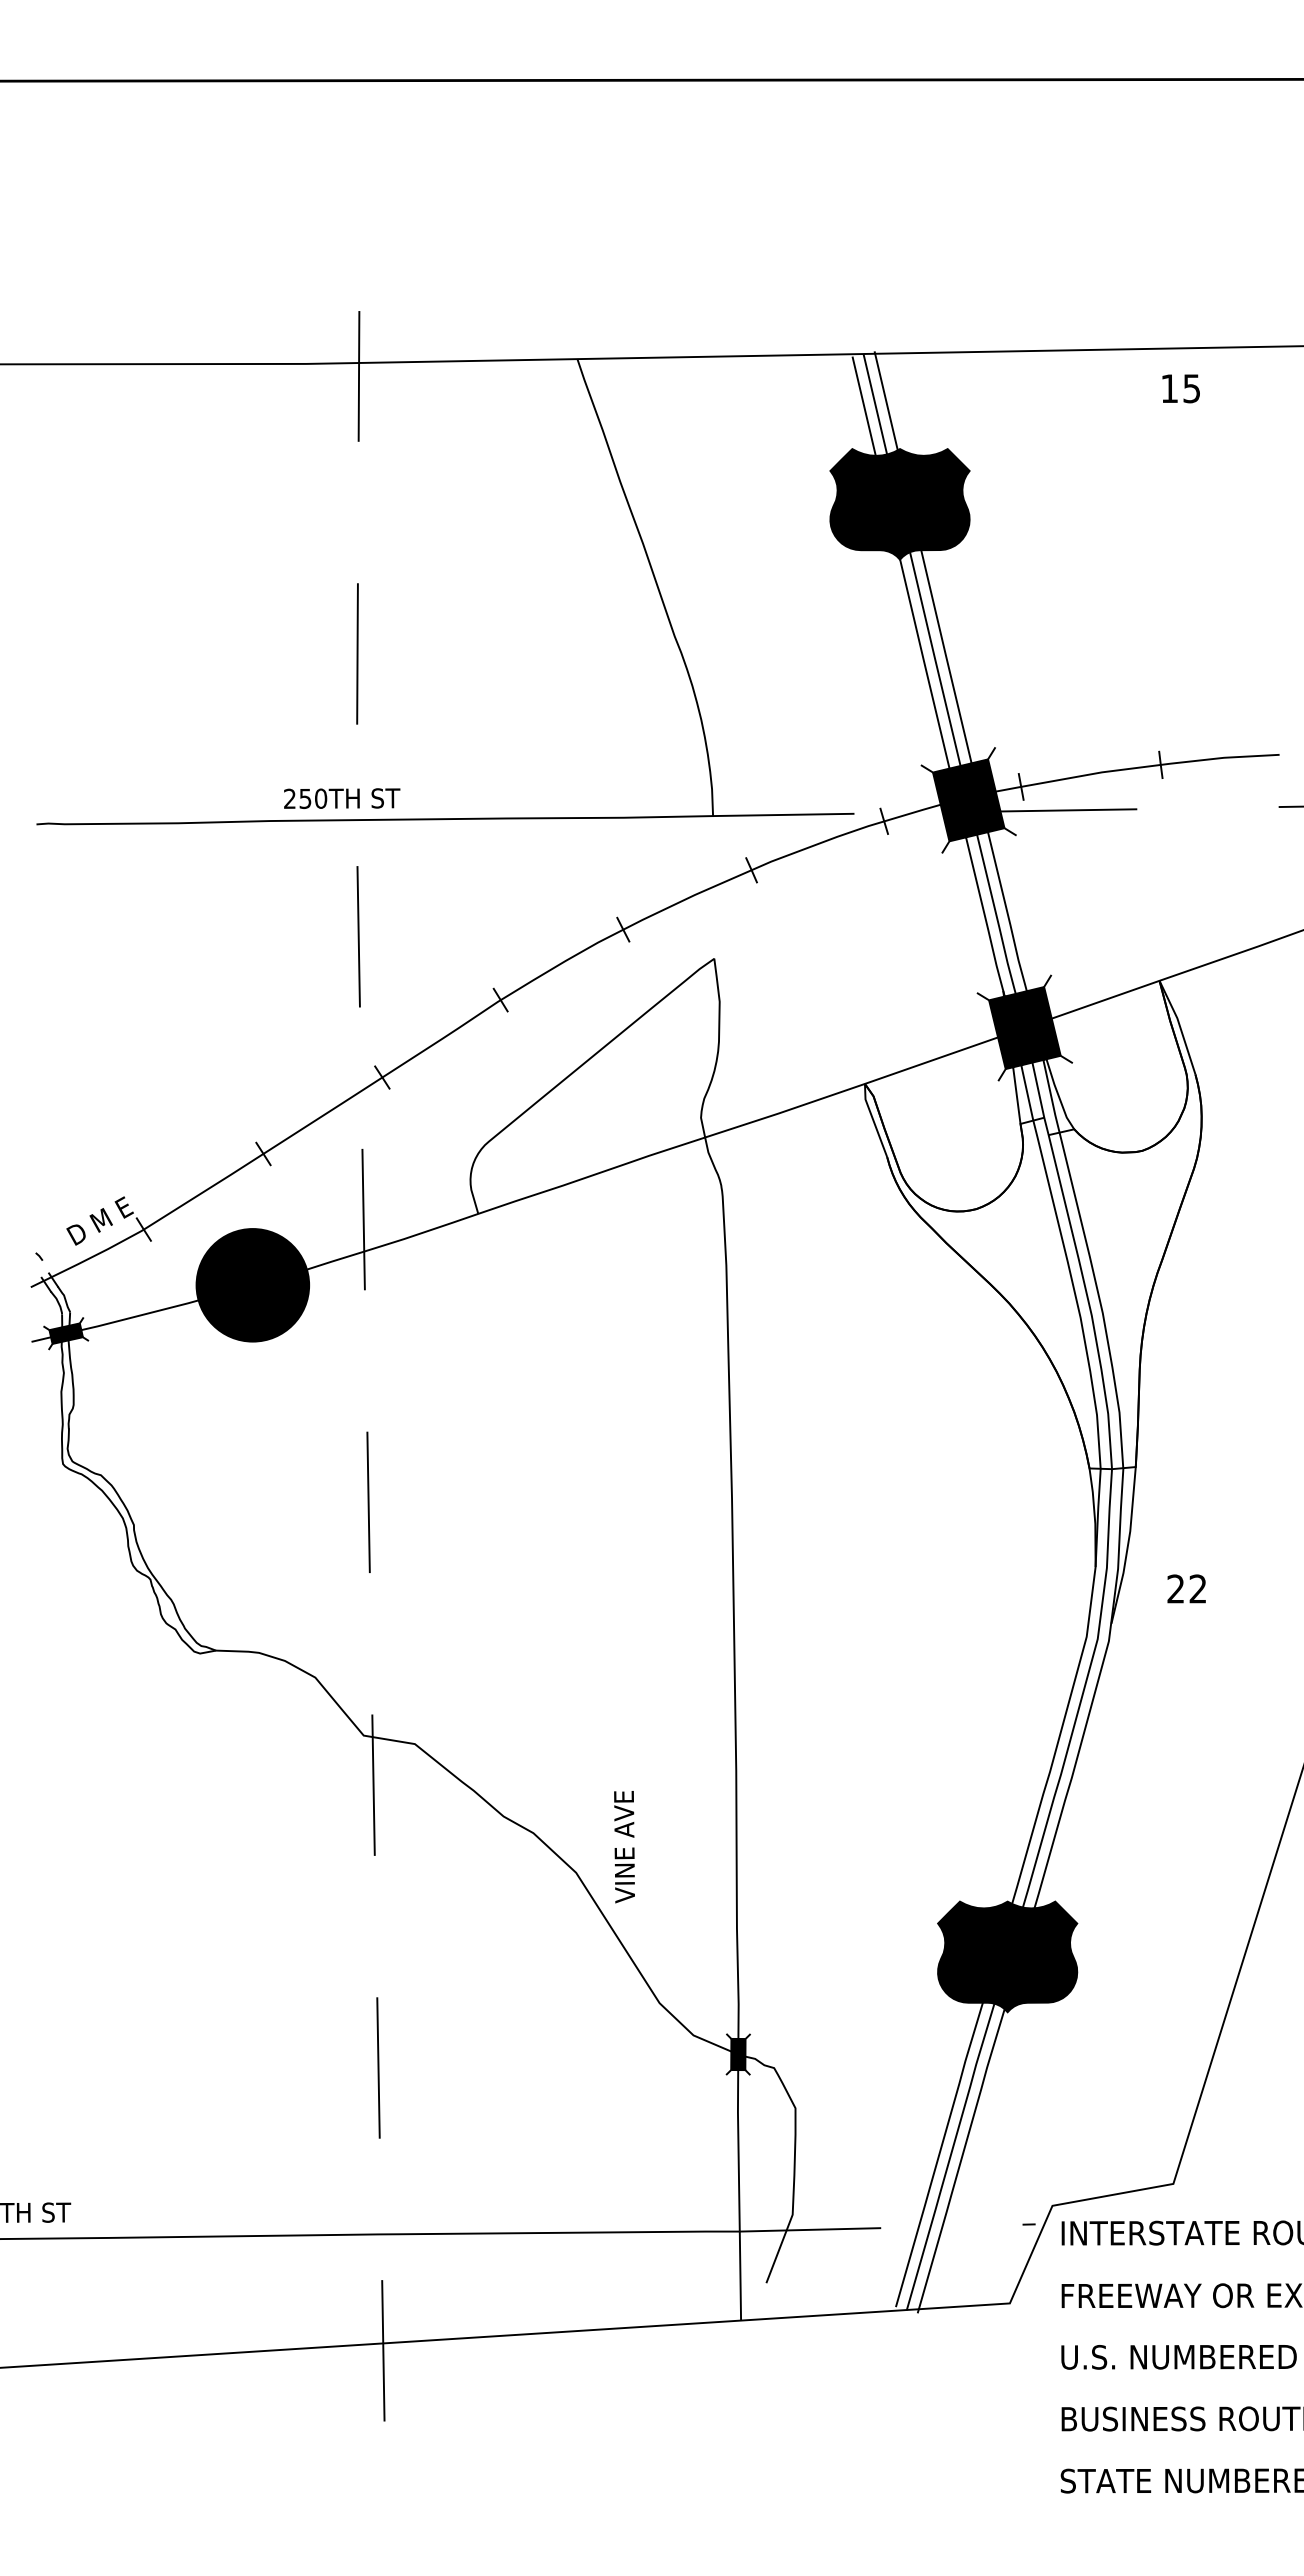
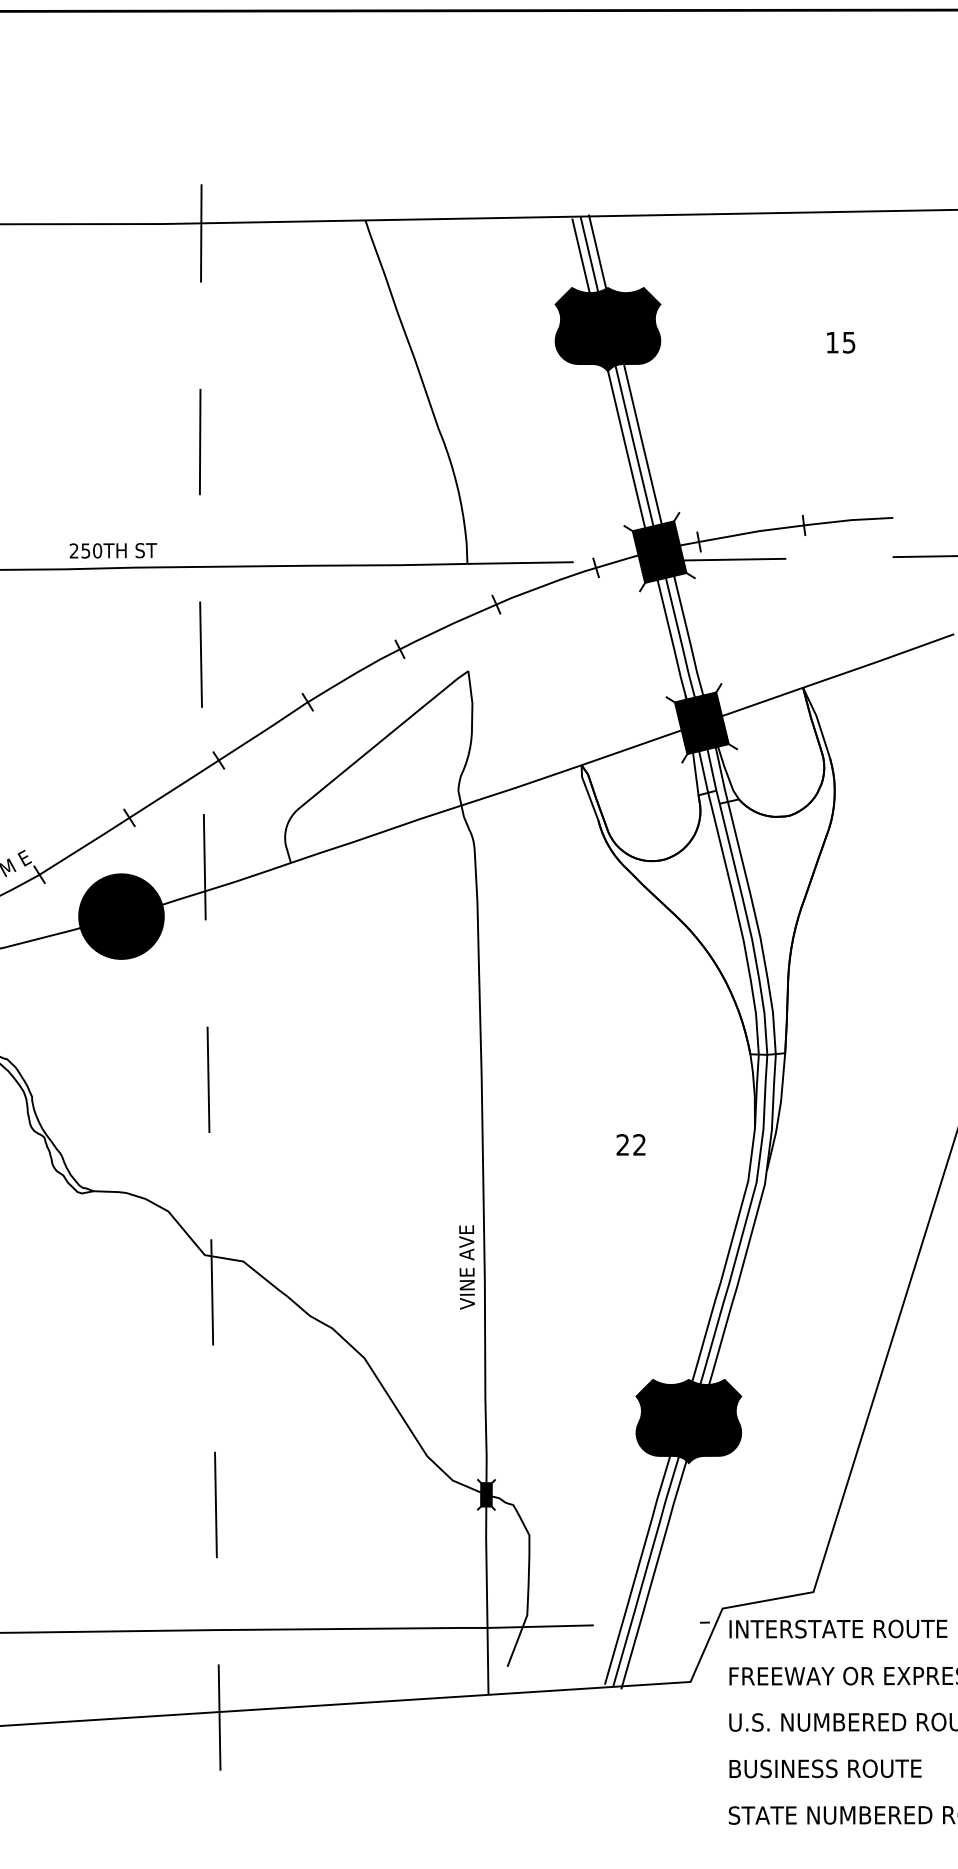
text: (1180, 388) -> (840, 342), moved
text: (342, 798) -> (113, 550), moved
text: (1186, 1588) -> (630, 1144), moved
text: (624, 1847) -> (467, 1267), moved

